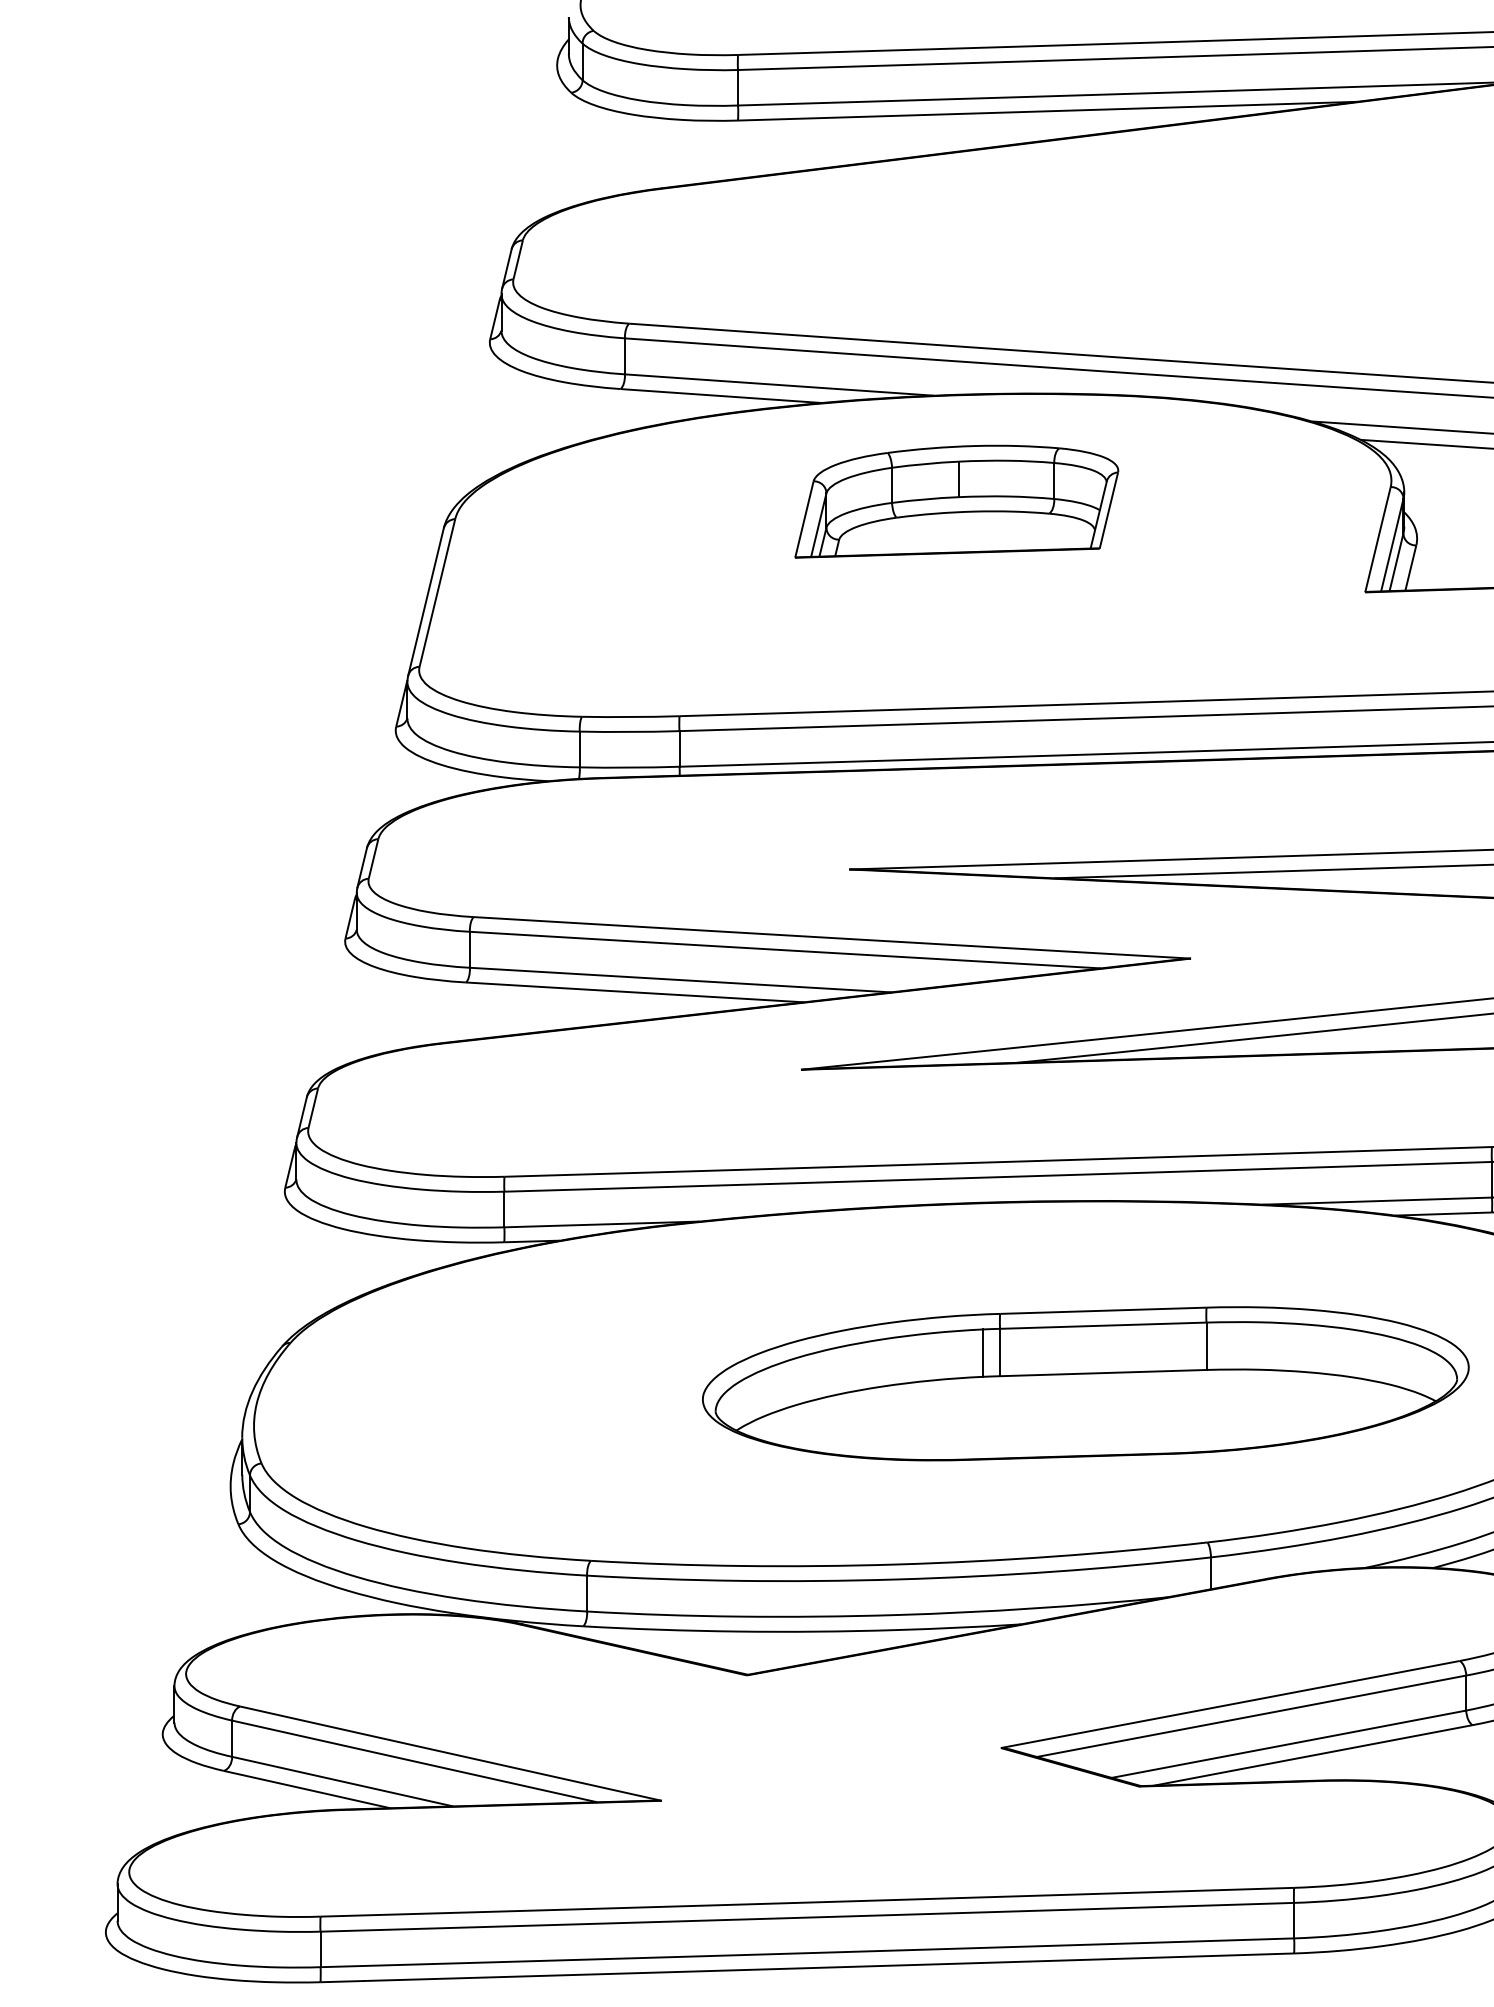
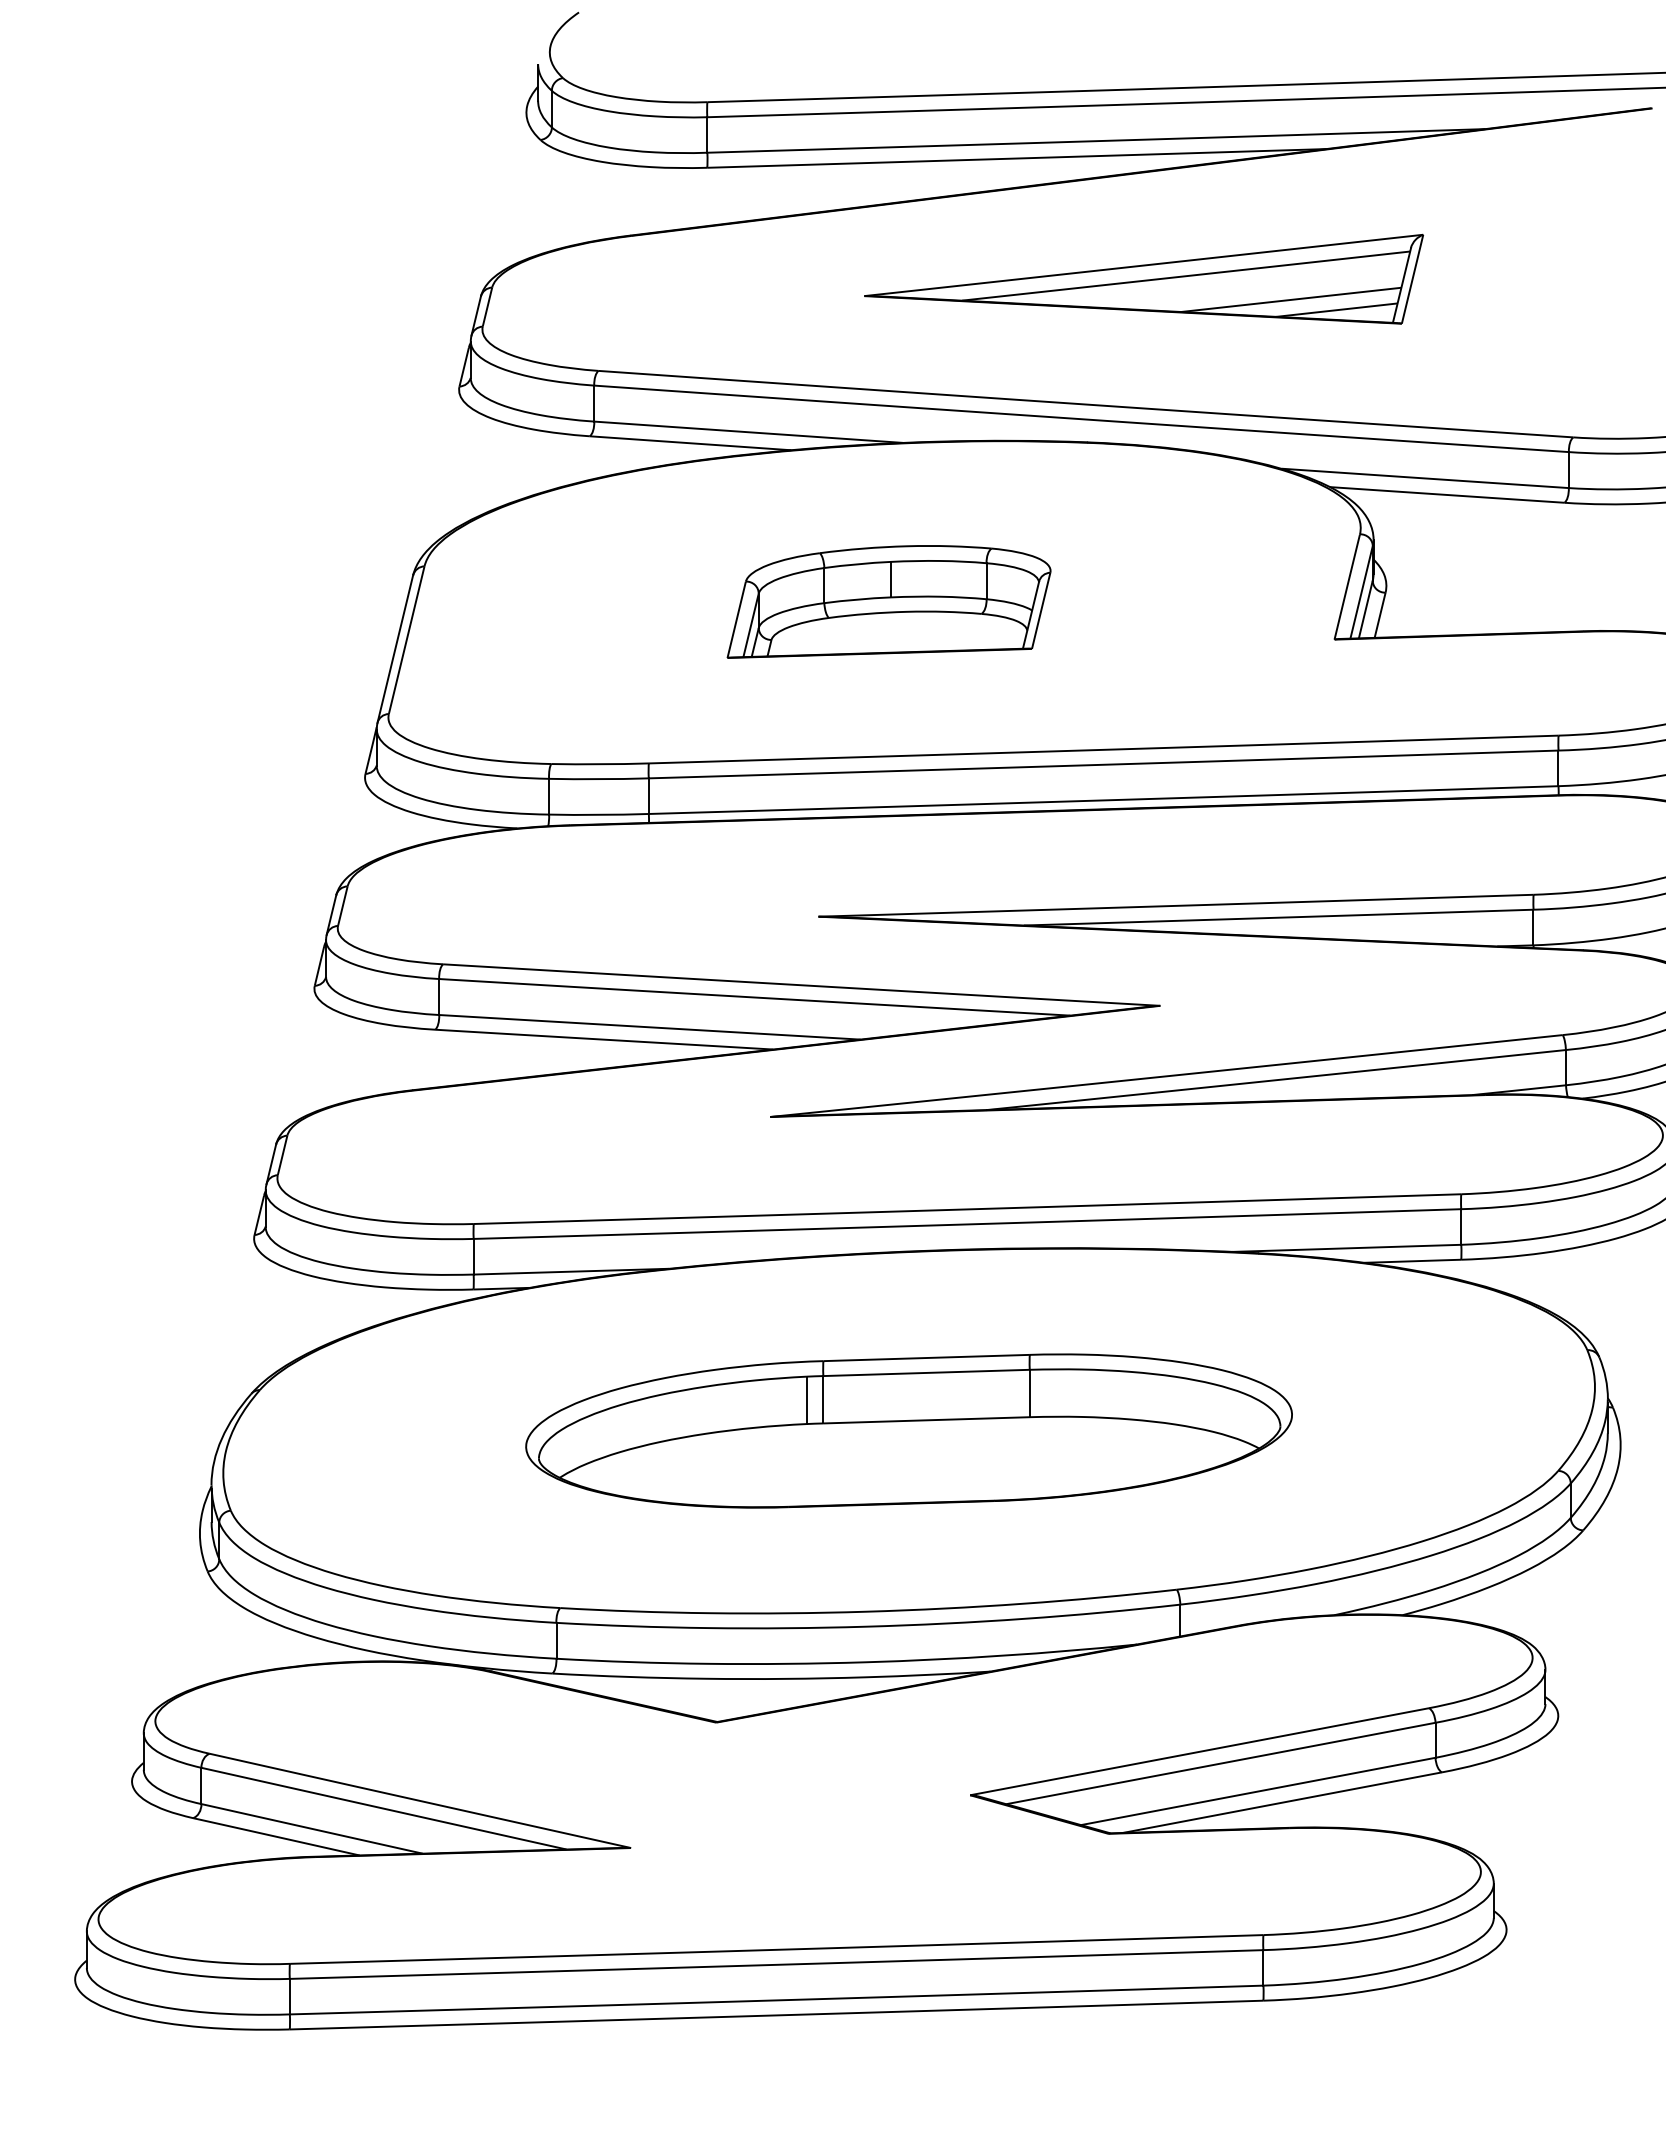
part: (1174, 231) -> (1143, 278), added
part: (956, 501) -> (888, 601), moved
part: (1085, 1383) -> (908, 1430), moved

